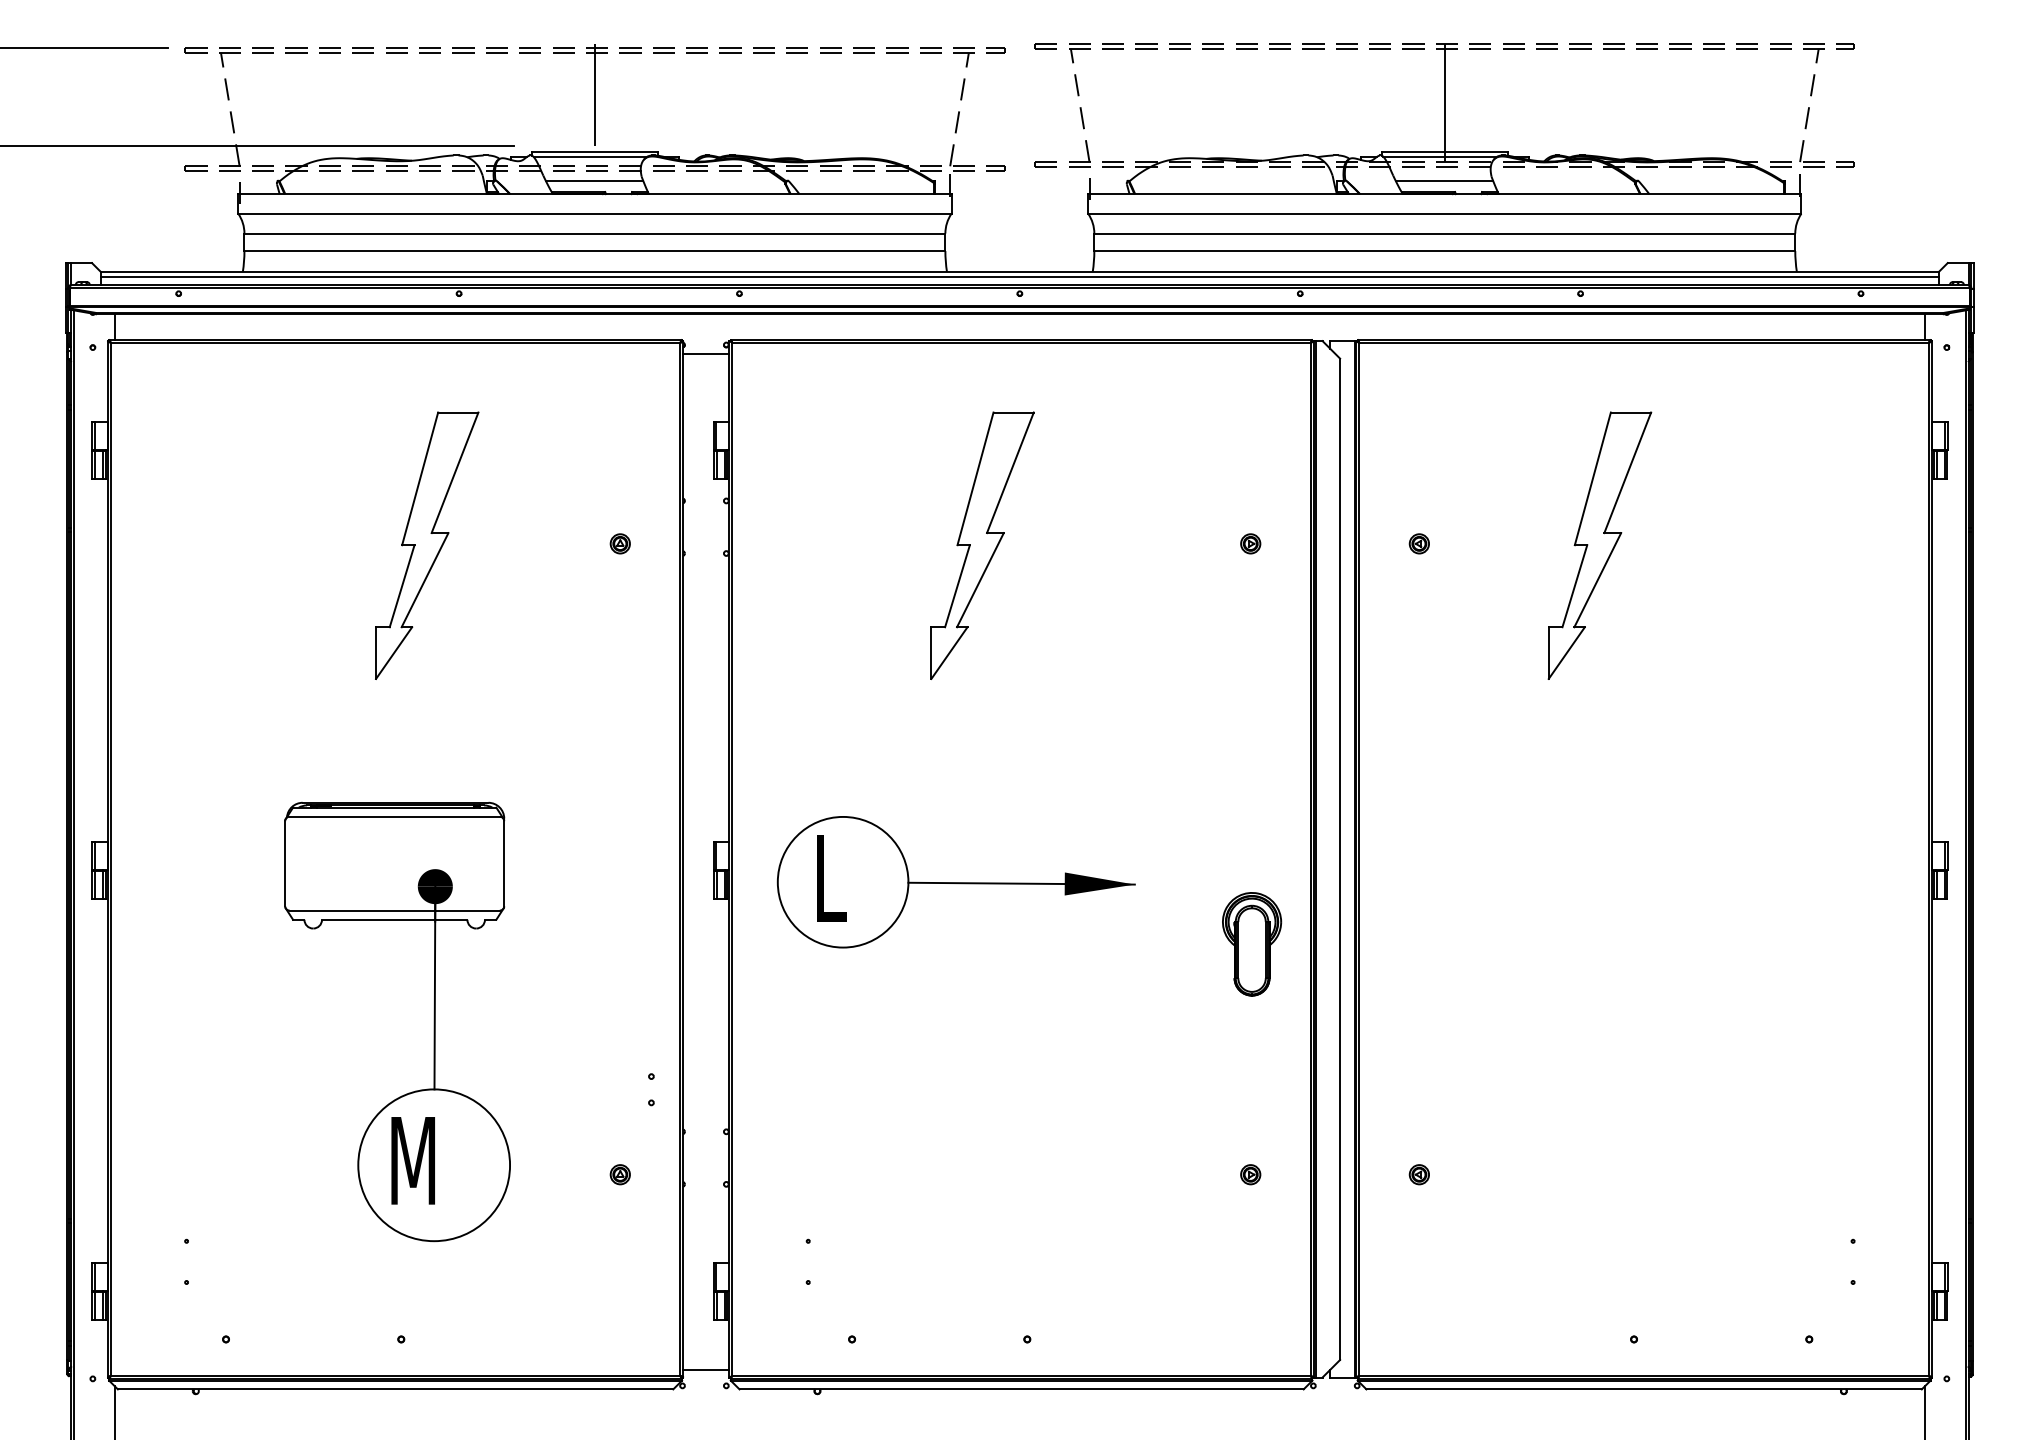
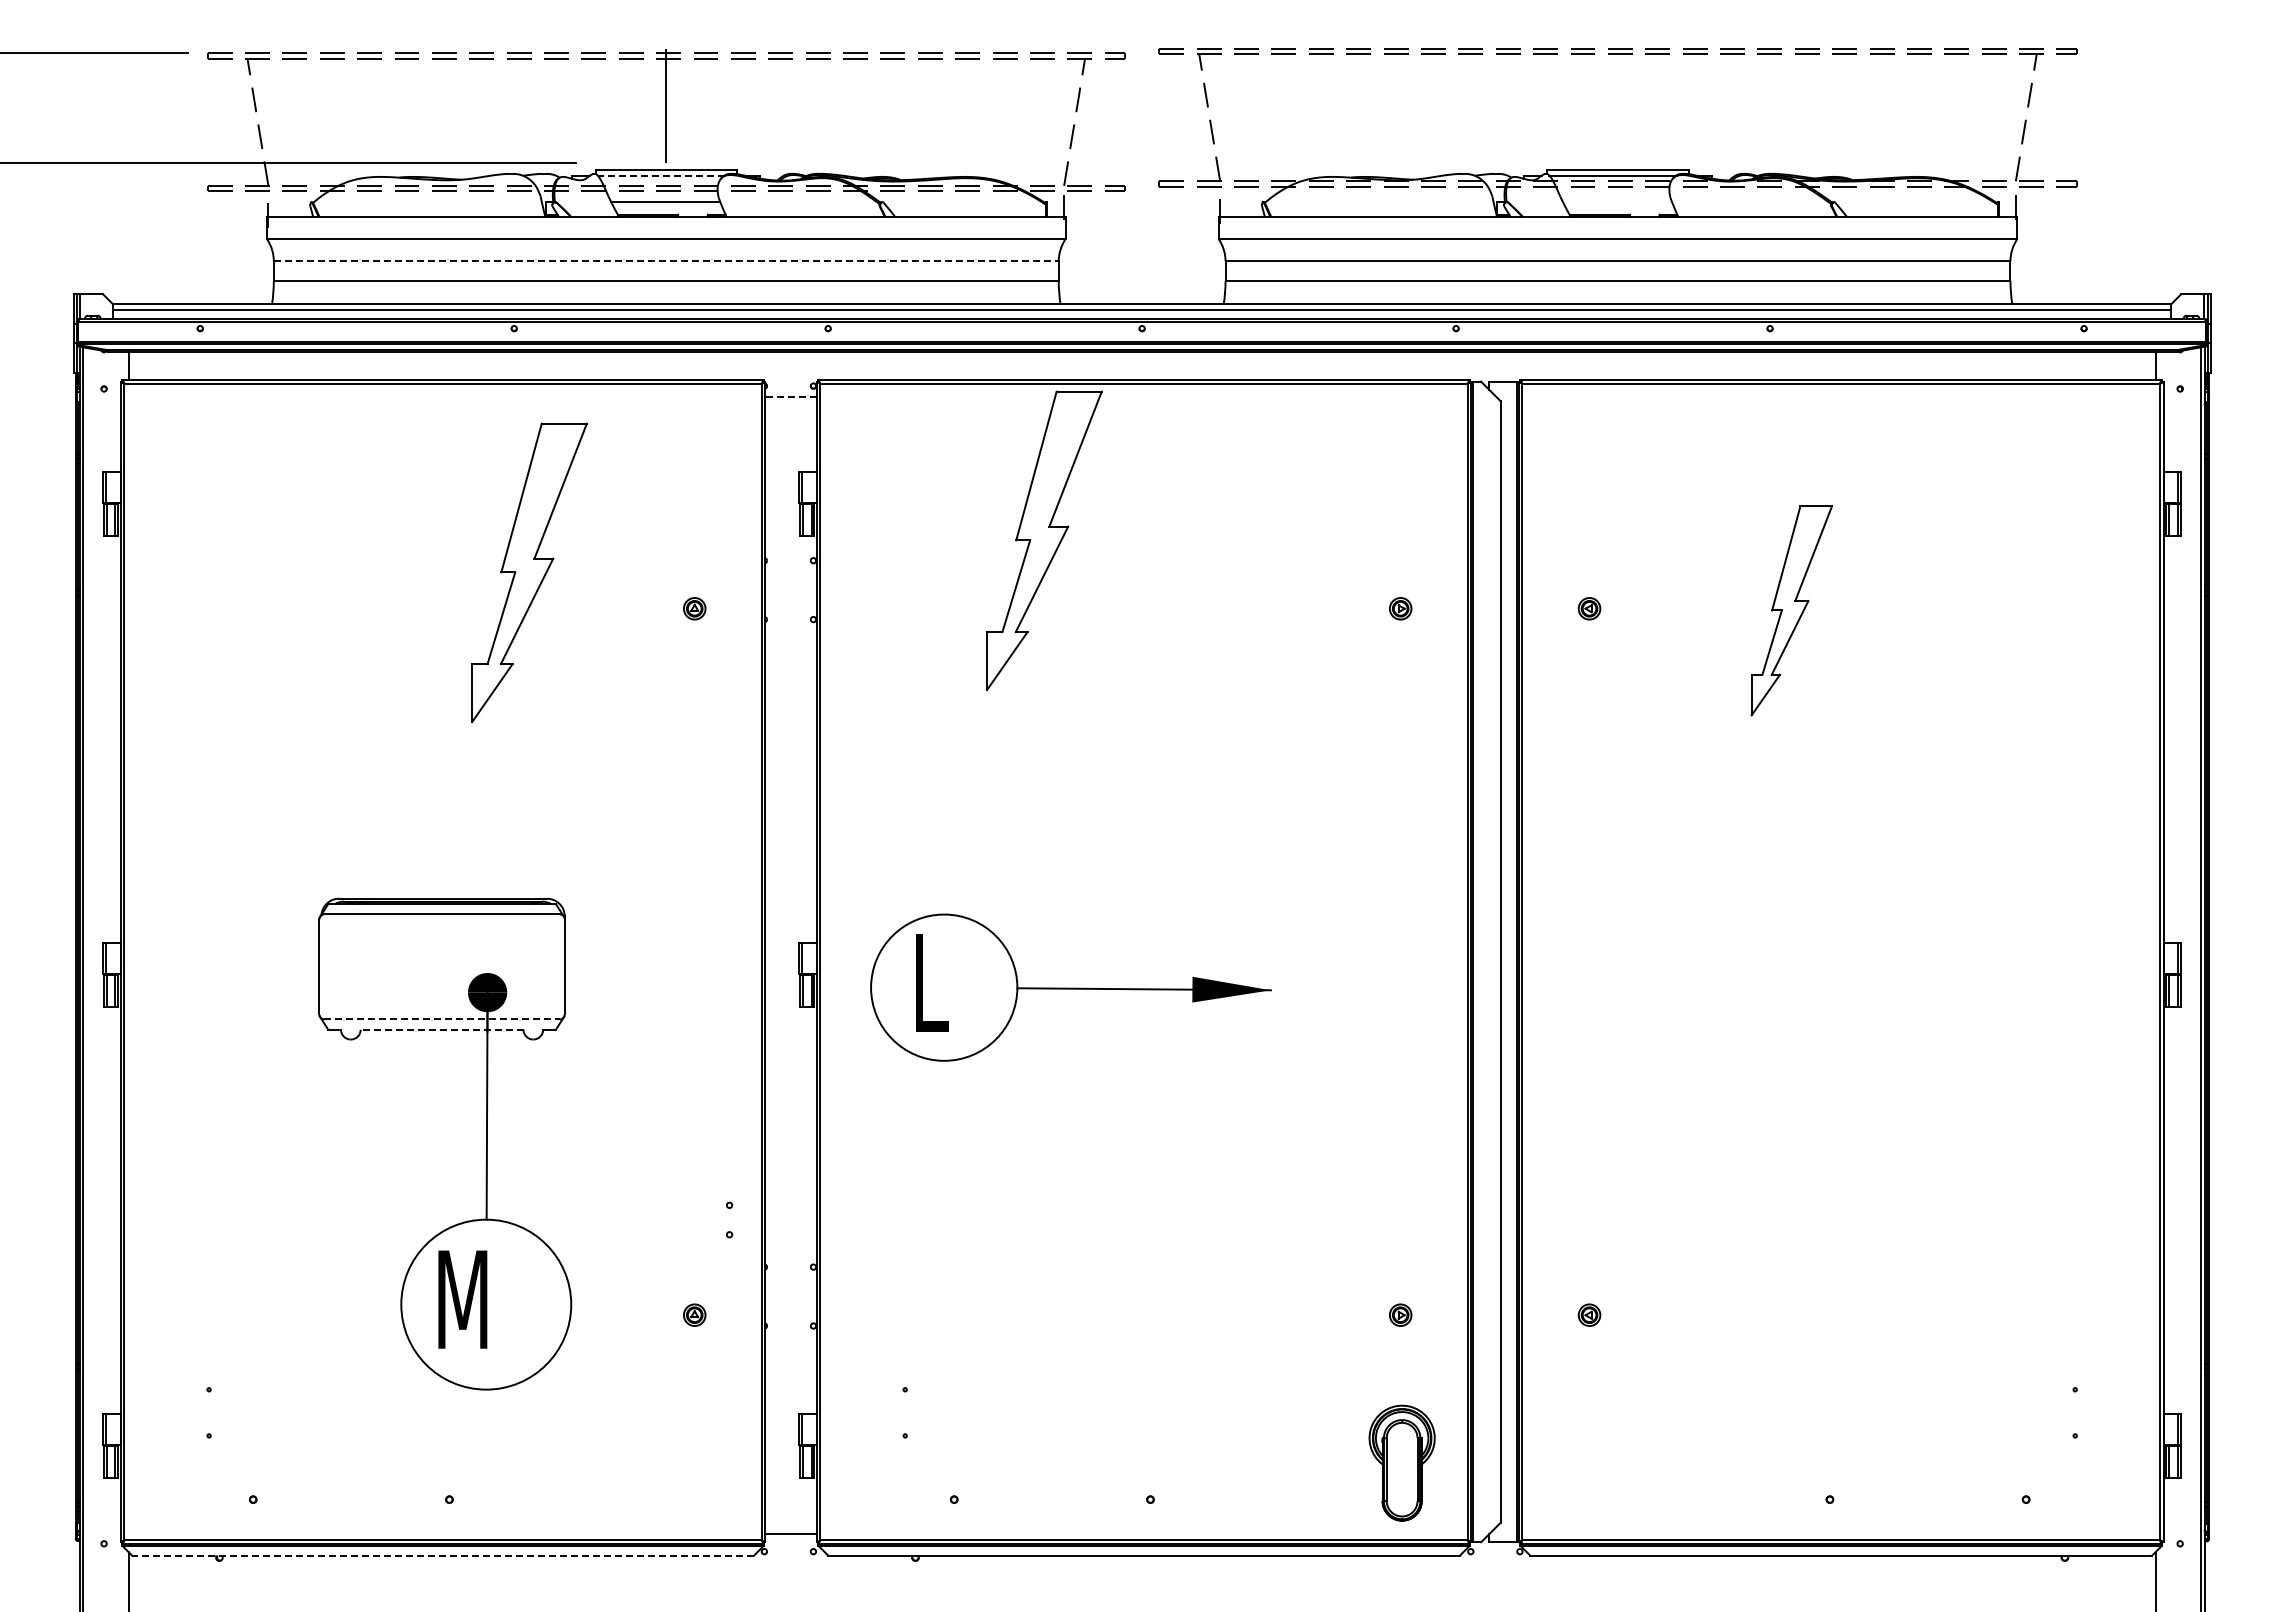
line: (1445, 102) -> (1618, 114), removed
line: (590, 156) -> (661, 175), solid -> dashed
line: (1444, 181) -> (1617, 202), removed
line: (595, 233) -> (666, 261), solid -> dashed
line: (706, 354) -> (791, 396), solid -> dashed
part: (427, 545) -> (529, 572), moved
part: (982, 545) -> (1044, 540), moved
part: (1599, 545) -> (1791, 610), size x0.7
line: (395, 910) -> (442, 1019), solid -> dashed
line: (394, 919) -> (441, 1029), solid -> dashed
part: (1251, 943) -> (1401, 1462), moved
line: (395, 1389) -> (443, 1555), solid -> dashed

